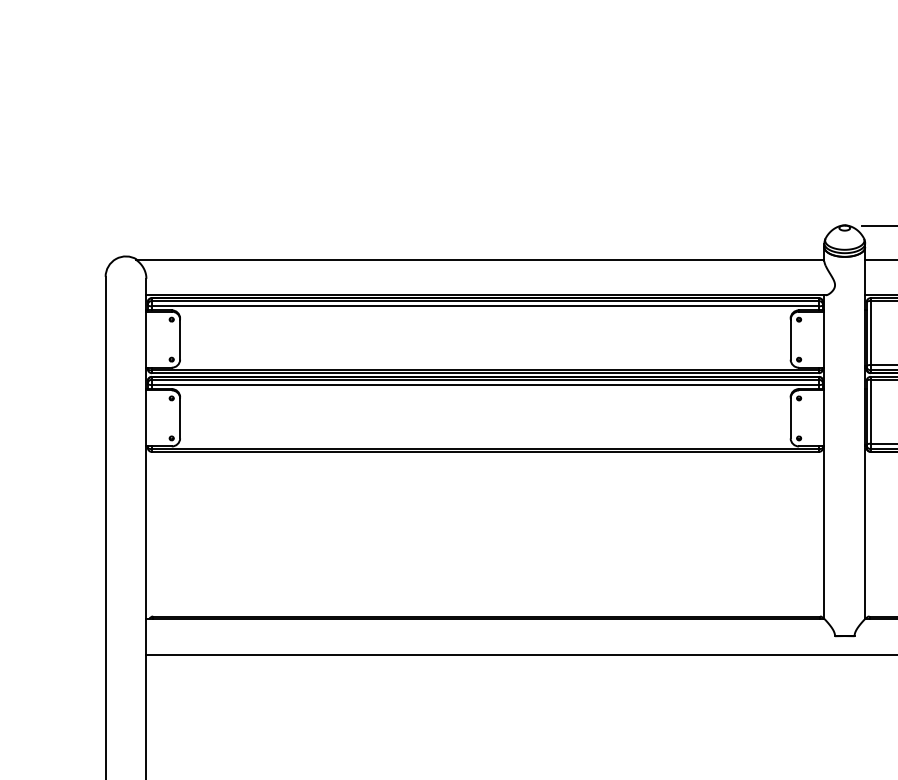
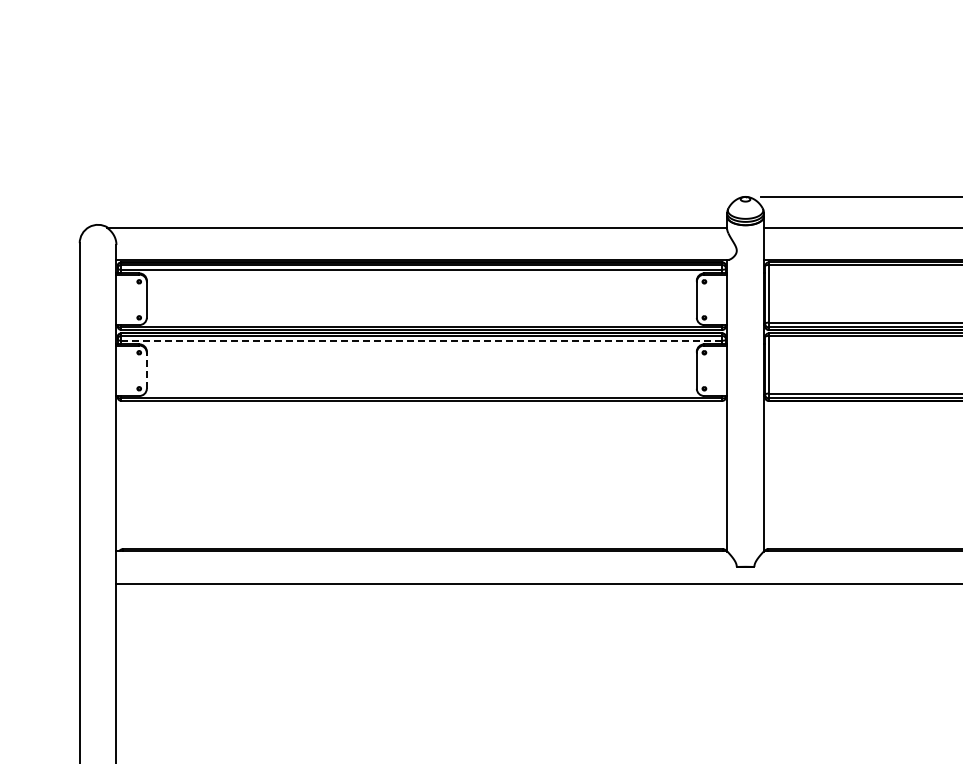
line: (485, 384) -> (421, 340), solid -> dashed
line: (179, 418) -> (146, 370), solid -> dashed

